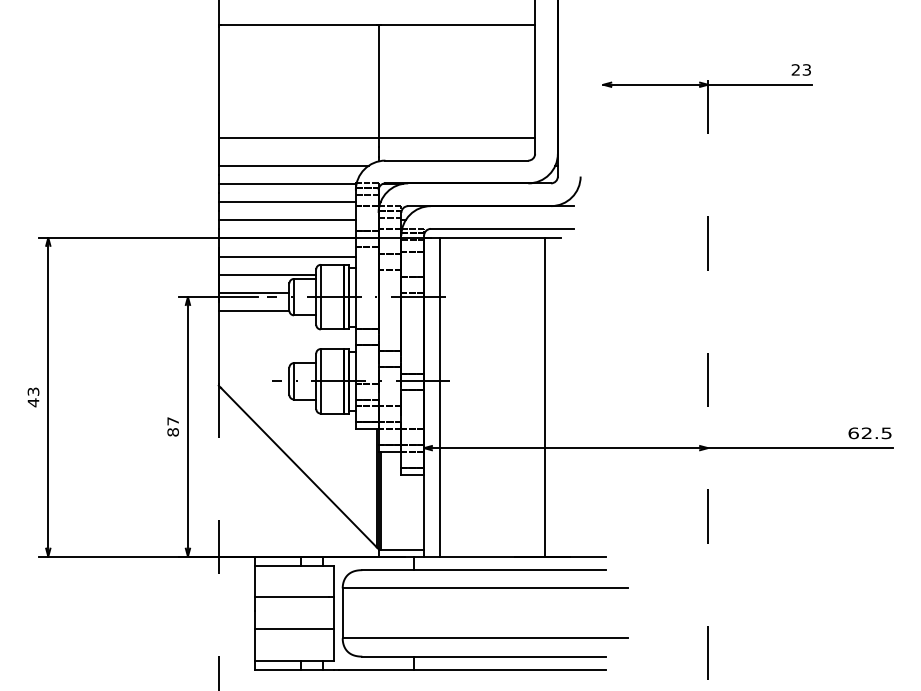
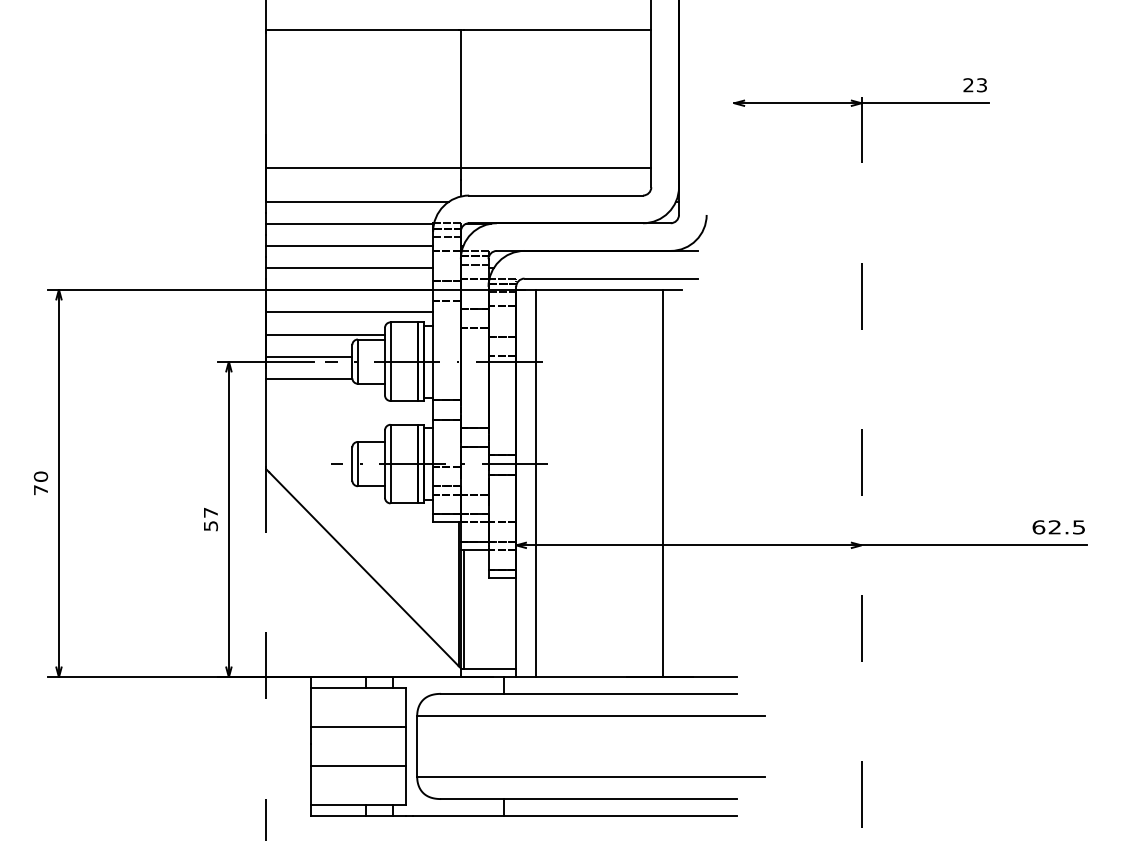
text: (33, 397) -> (40, 483), 43 -> 70
text: (172, 432) -> (210, 526), 87 -> 57

